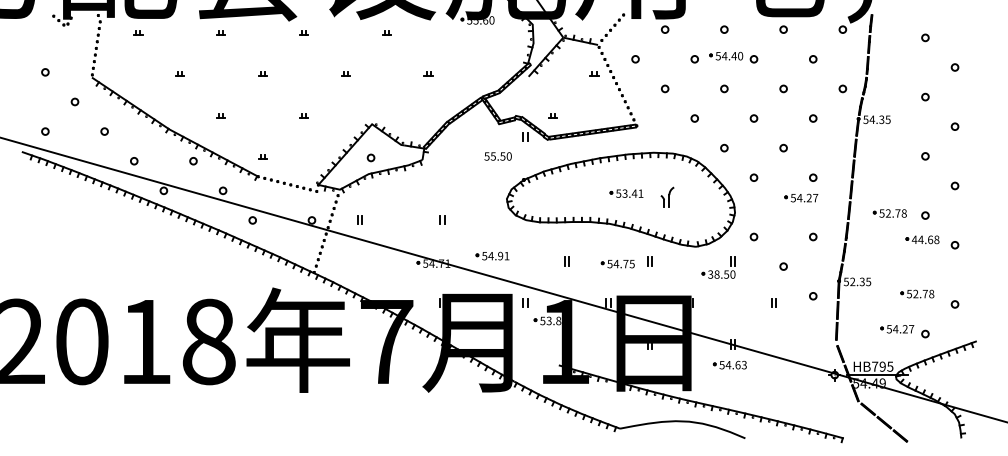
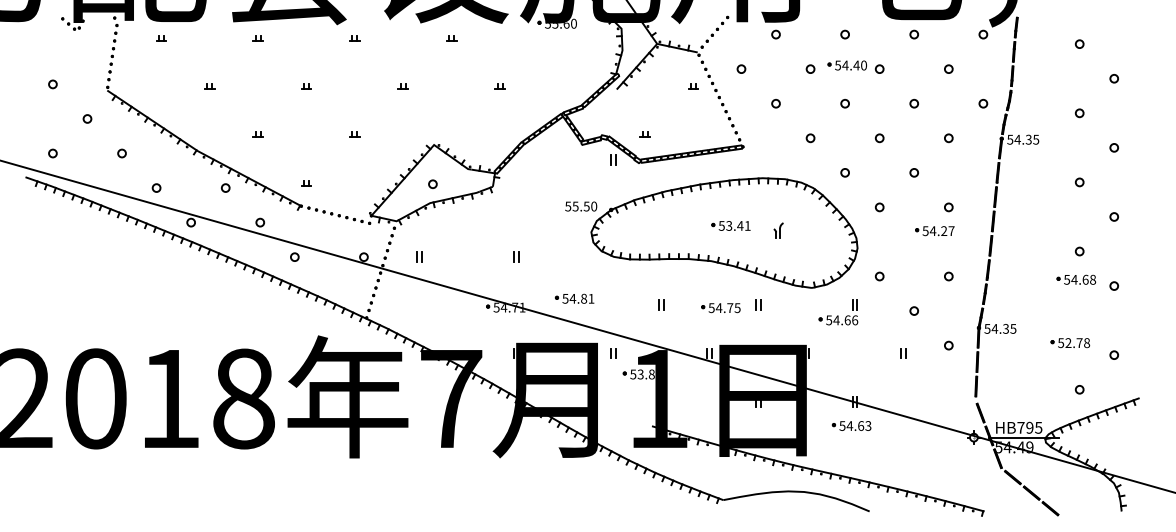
text: (498, 156) -> (581, 206), moved
part: (667, 197) -> (778, 230), size x0.62
part: (890, 213) -> (1038, 249), removed
text: (914, 239) -> (1066, 279), 44.68 -> 54.68
text: (501, 255) -> (584, 298), 54.91 -> 54.81
text: (722, 274) -> (842, 320), 38.50 -> 54.66
text: (852, 281) -> (994, 328), 52.35 -> 54.35
part: (896, 329) -> (1046, 384), removed

